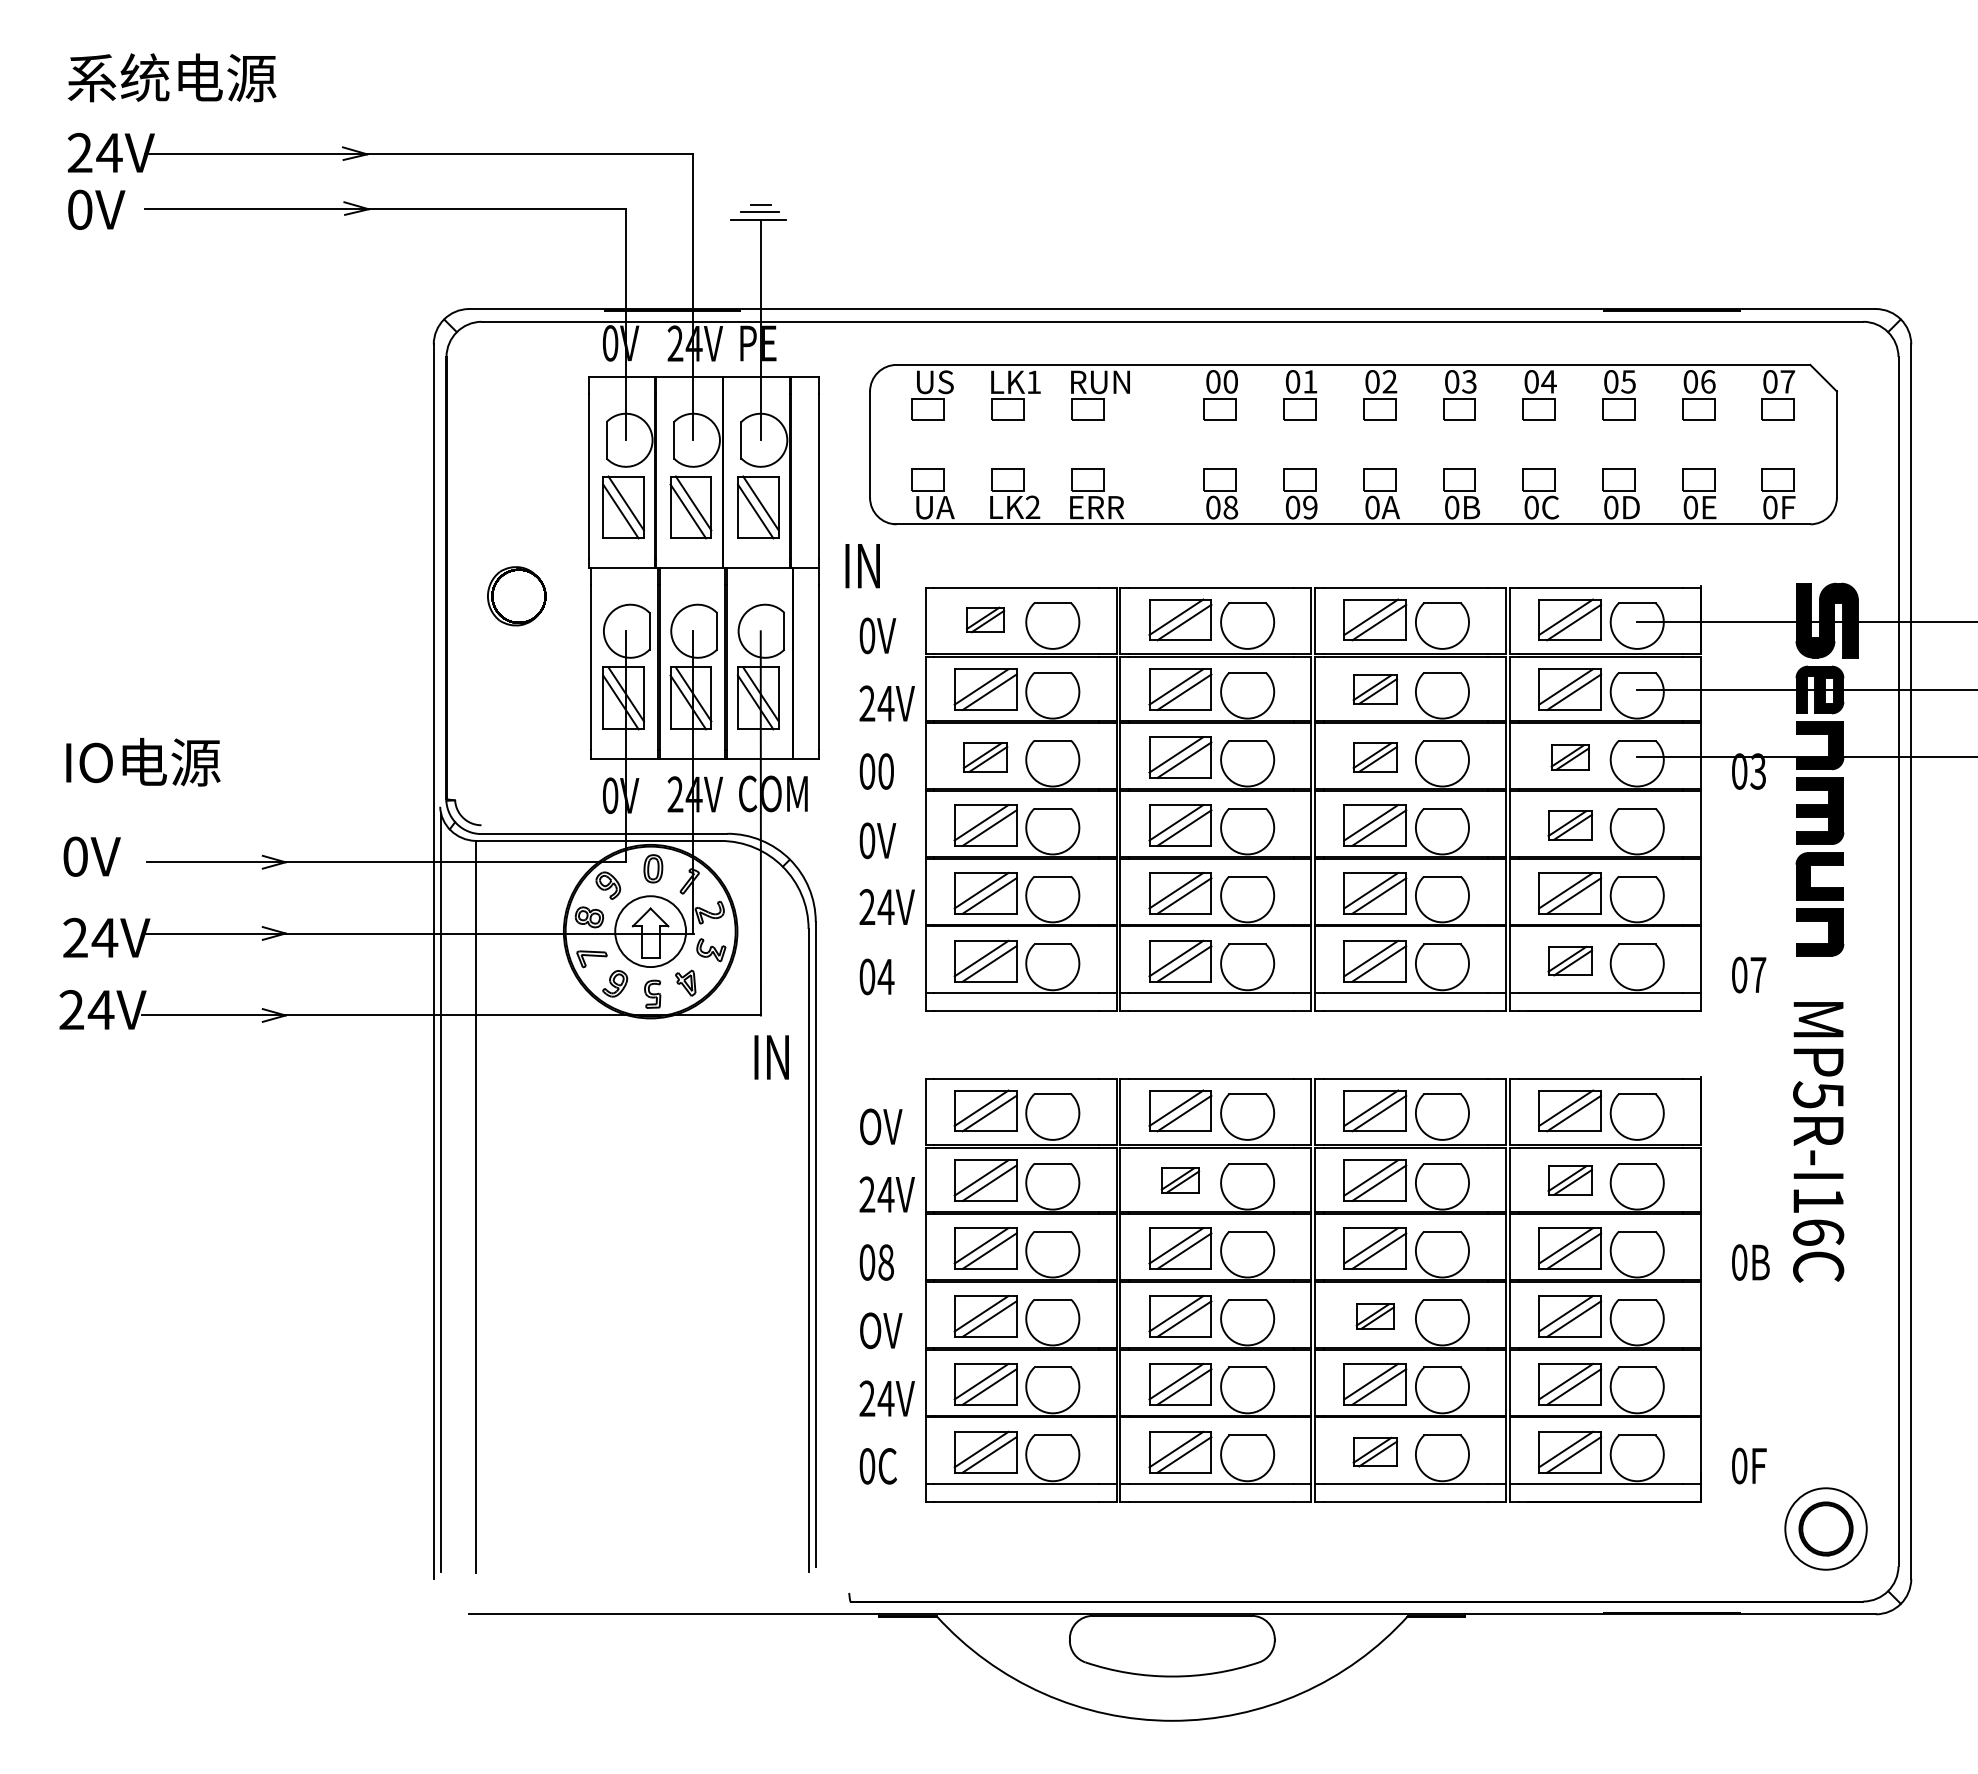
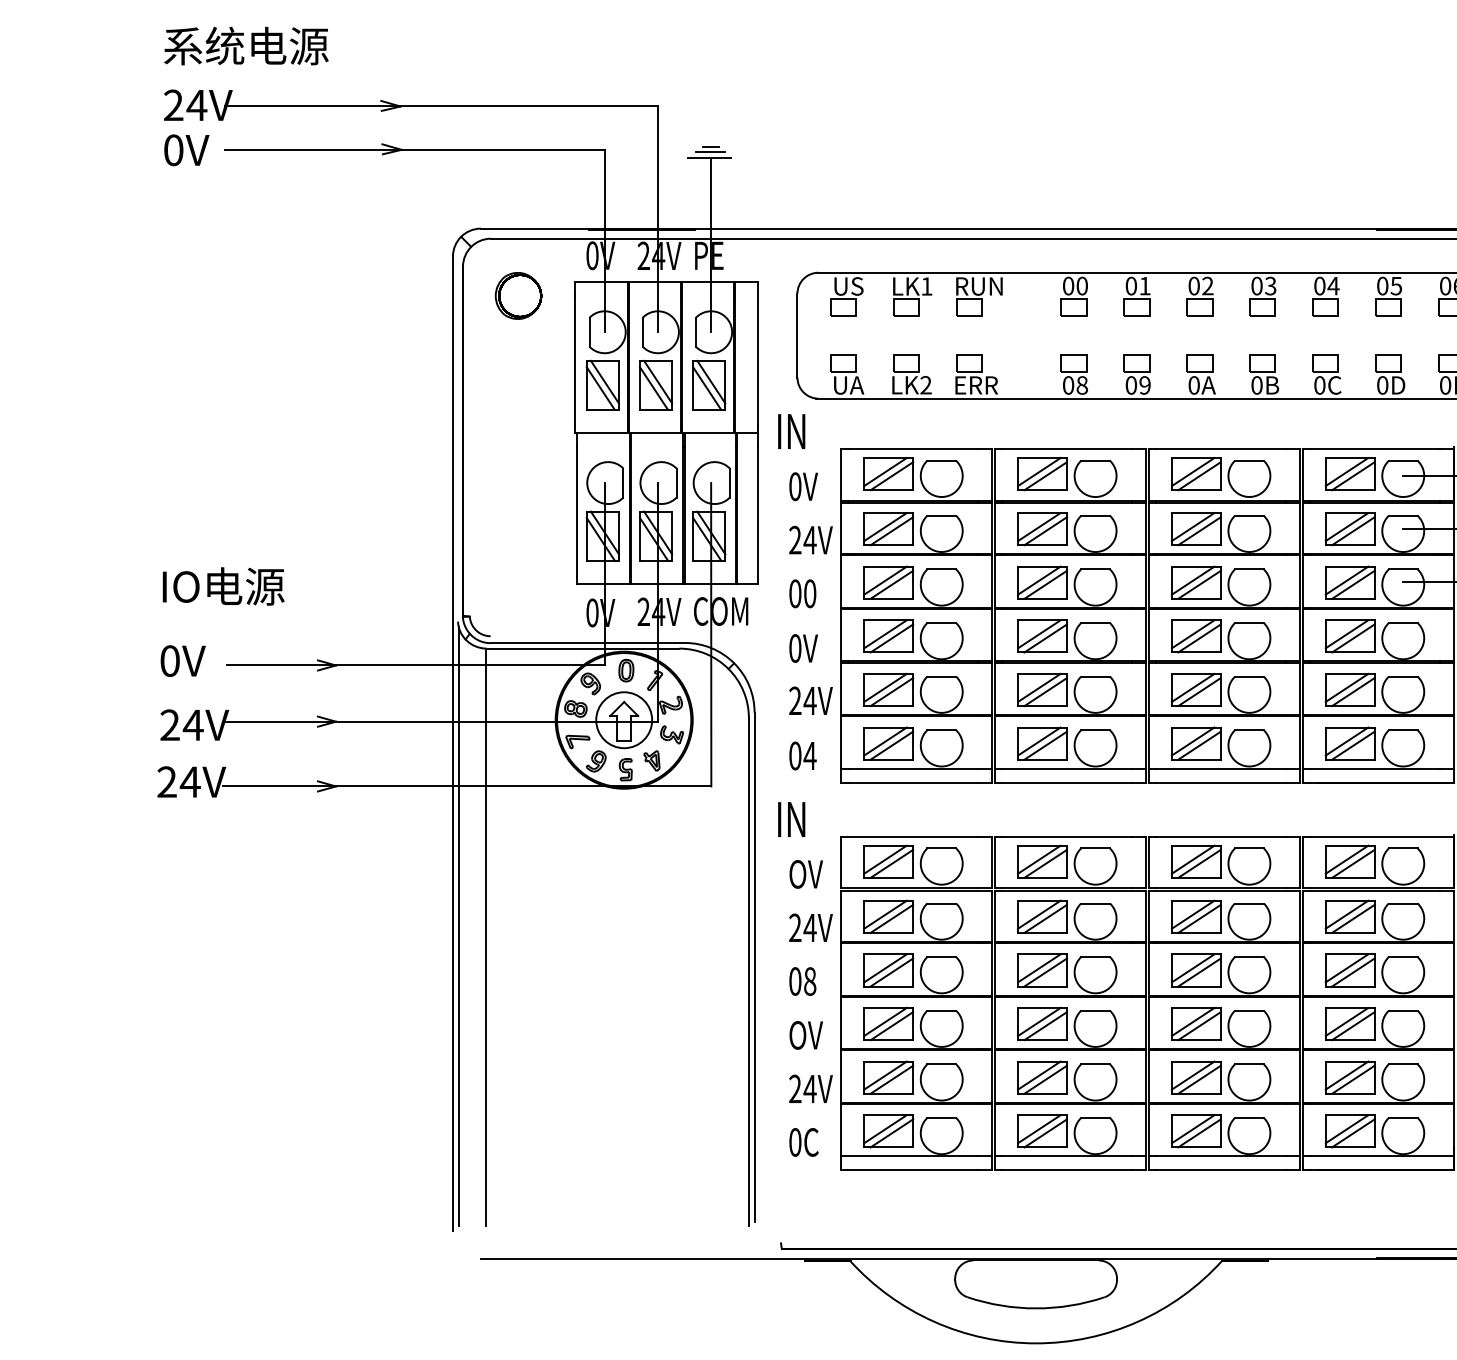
part: (516, 596) -> (518, 296), moved
part: (985, 619) -> (888, 473), size x1.67
part: (1375, 689) -> (1196, 529), size x1.43
part: (985, 757) -> (888, 582), size x1.43
part: (1375, 757) -> (1196, 582), size x1.43
part: (1570, 757) -> (1350, 582), size x1.67
part: (1570, 825) -> (1350, 636), size x1.43
part: (1570, 960) -> (1350, 743), size x1.43
text: (771, 1057) -> (791, 819), moved
part: (1180, 1180) -> (1042, 916), size x1.67
part: (1570, 1180) -> (1350, 916), size x1.43
part: (1375, 1316) -> (1196, 1024), size x1.67
part: (1375, 1451) -> (1196, 1130), size x1.43

